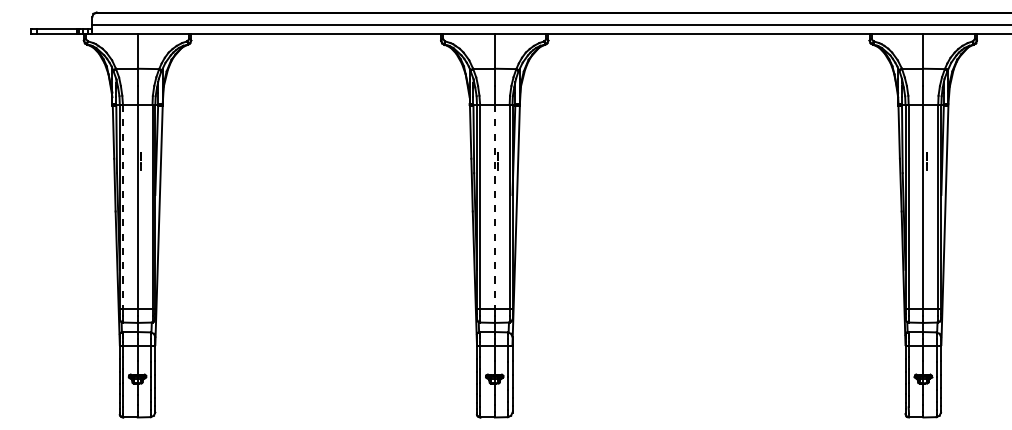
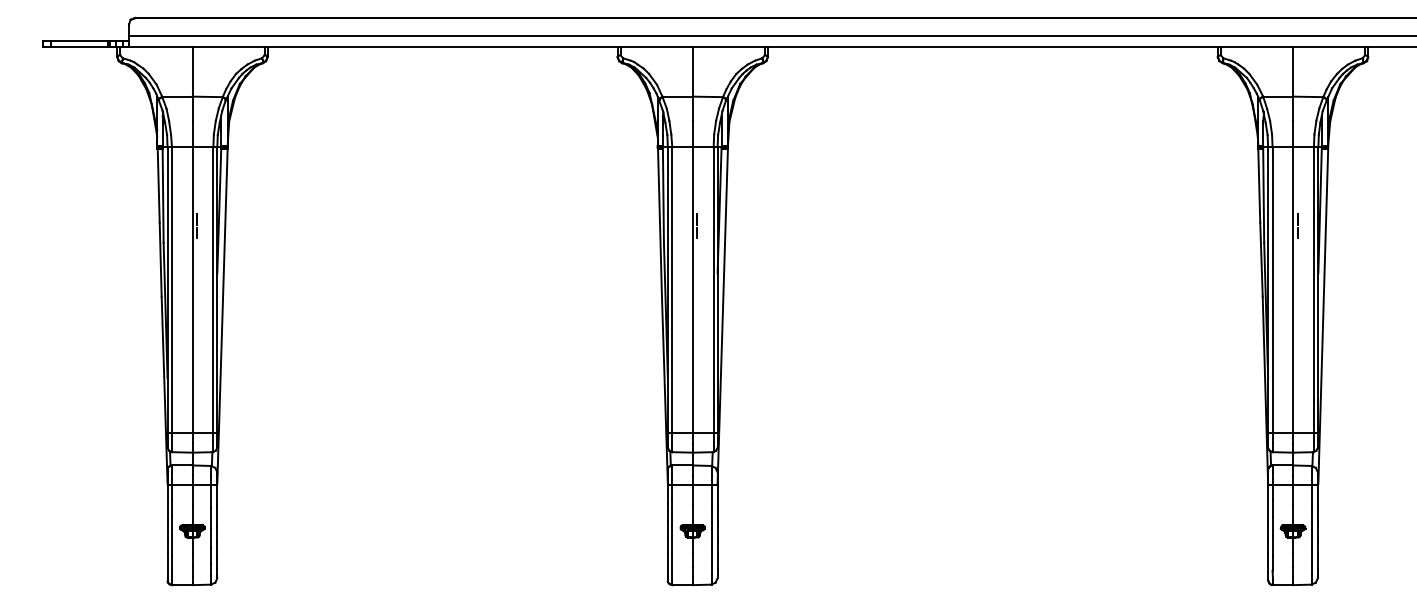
line: (123, 207) -> (172, 290), dashed -> solid
line: (494, 207) -> (692, 290), dashed -> solid

